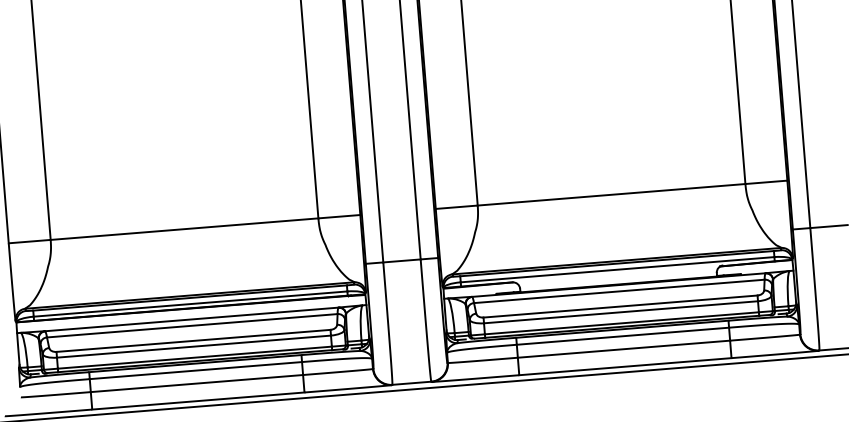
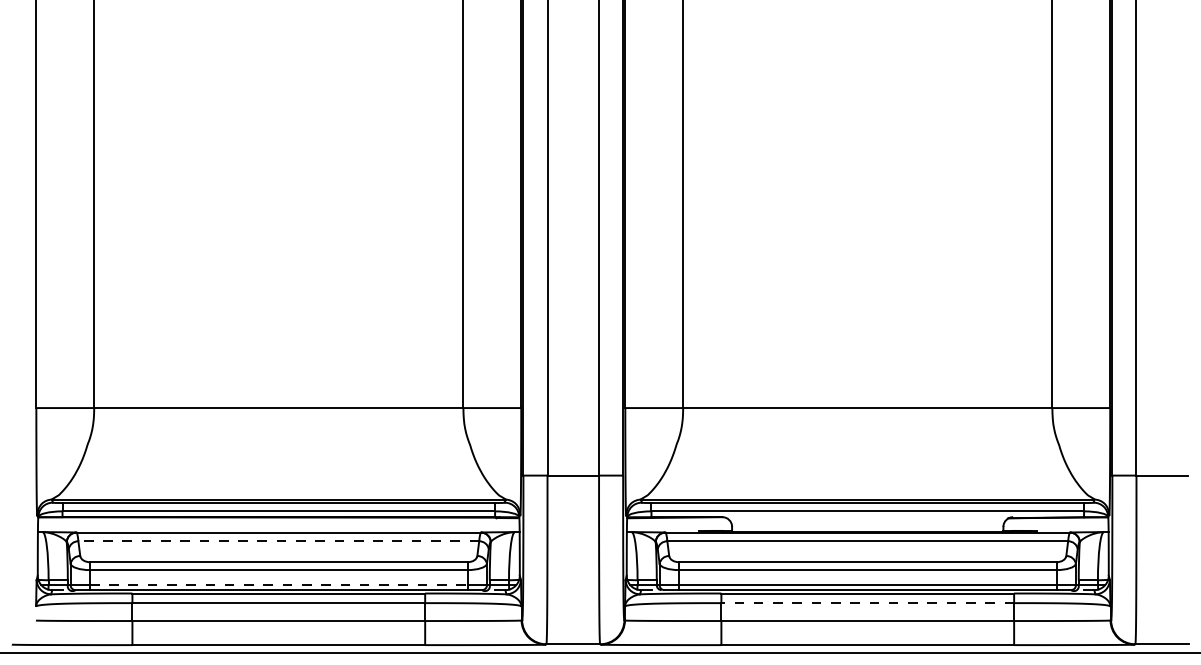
line: (192, 325) -> (278, 541), solid -> dashed
line: (622, 336) -> (867, 603), solid -> dashed
line: (194, 357) -> (278, 585), solid -> dashed

